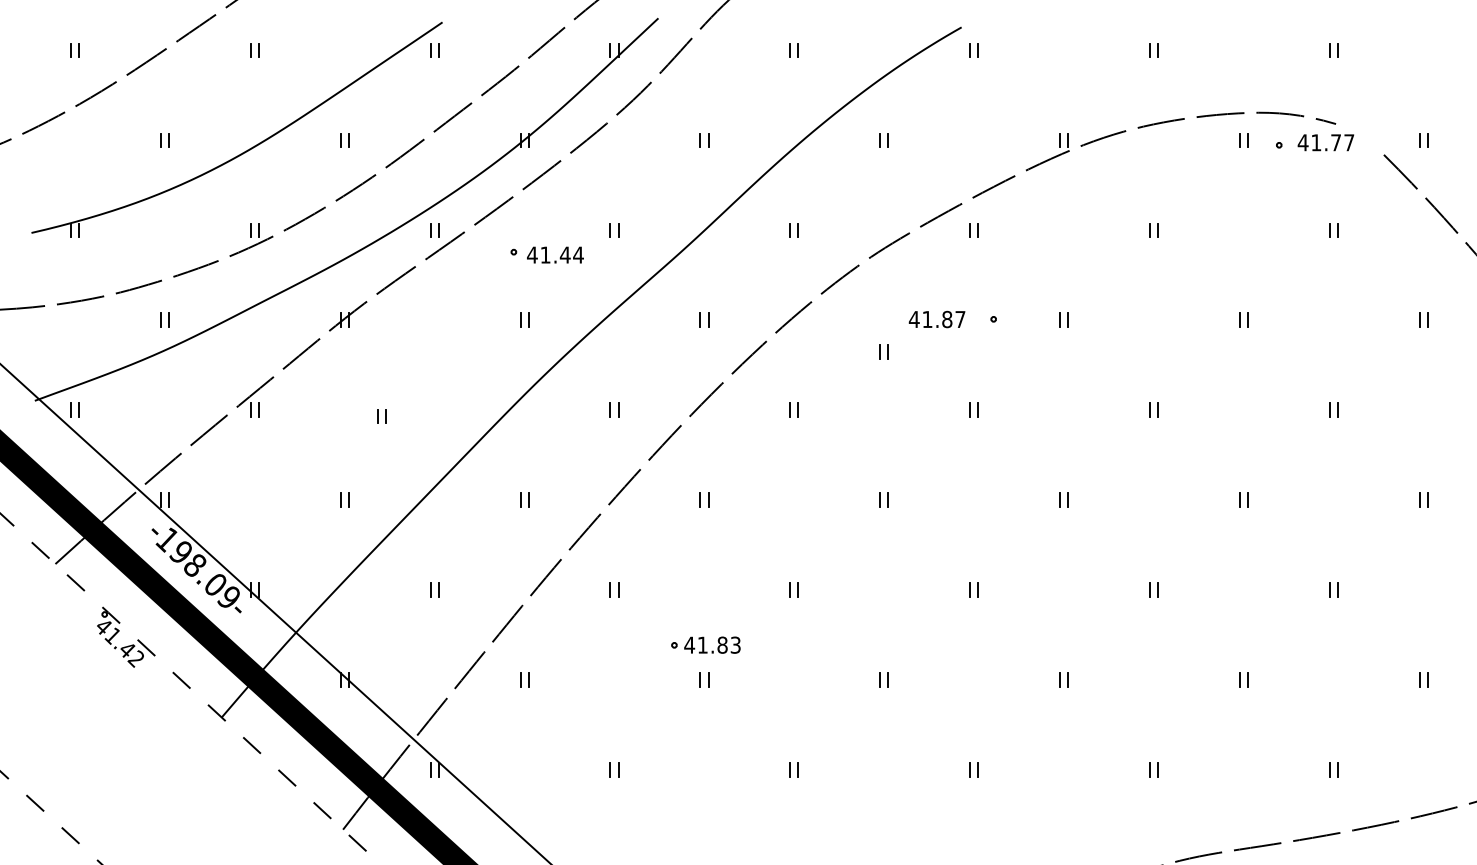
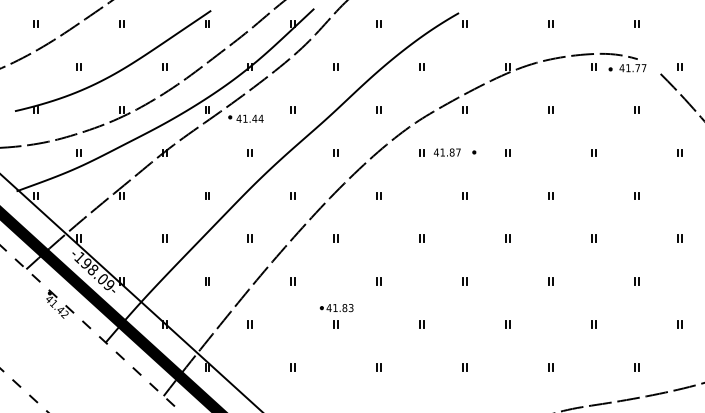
part: (545, 254) -> (245, 118), moved
part: (883, 350) -> (421, 152), moved
part: (382, 415) -> (207, 195), moved

